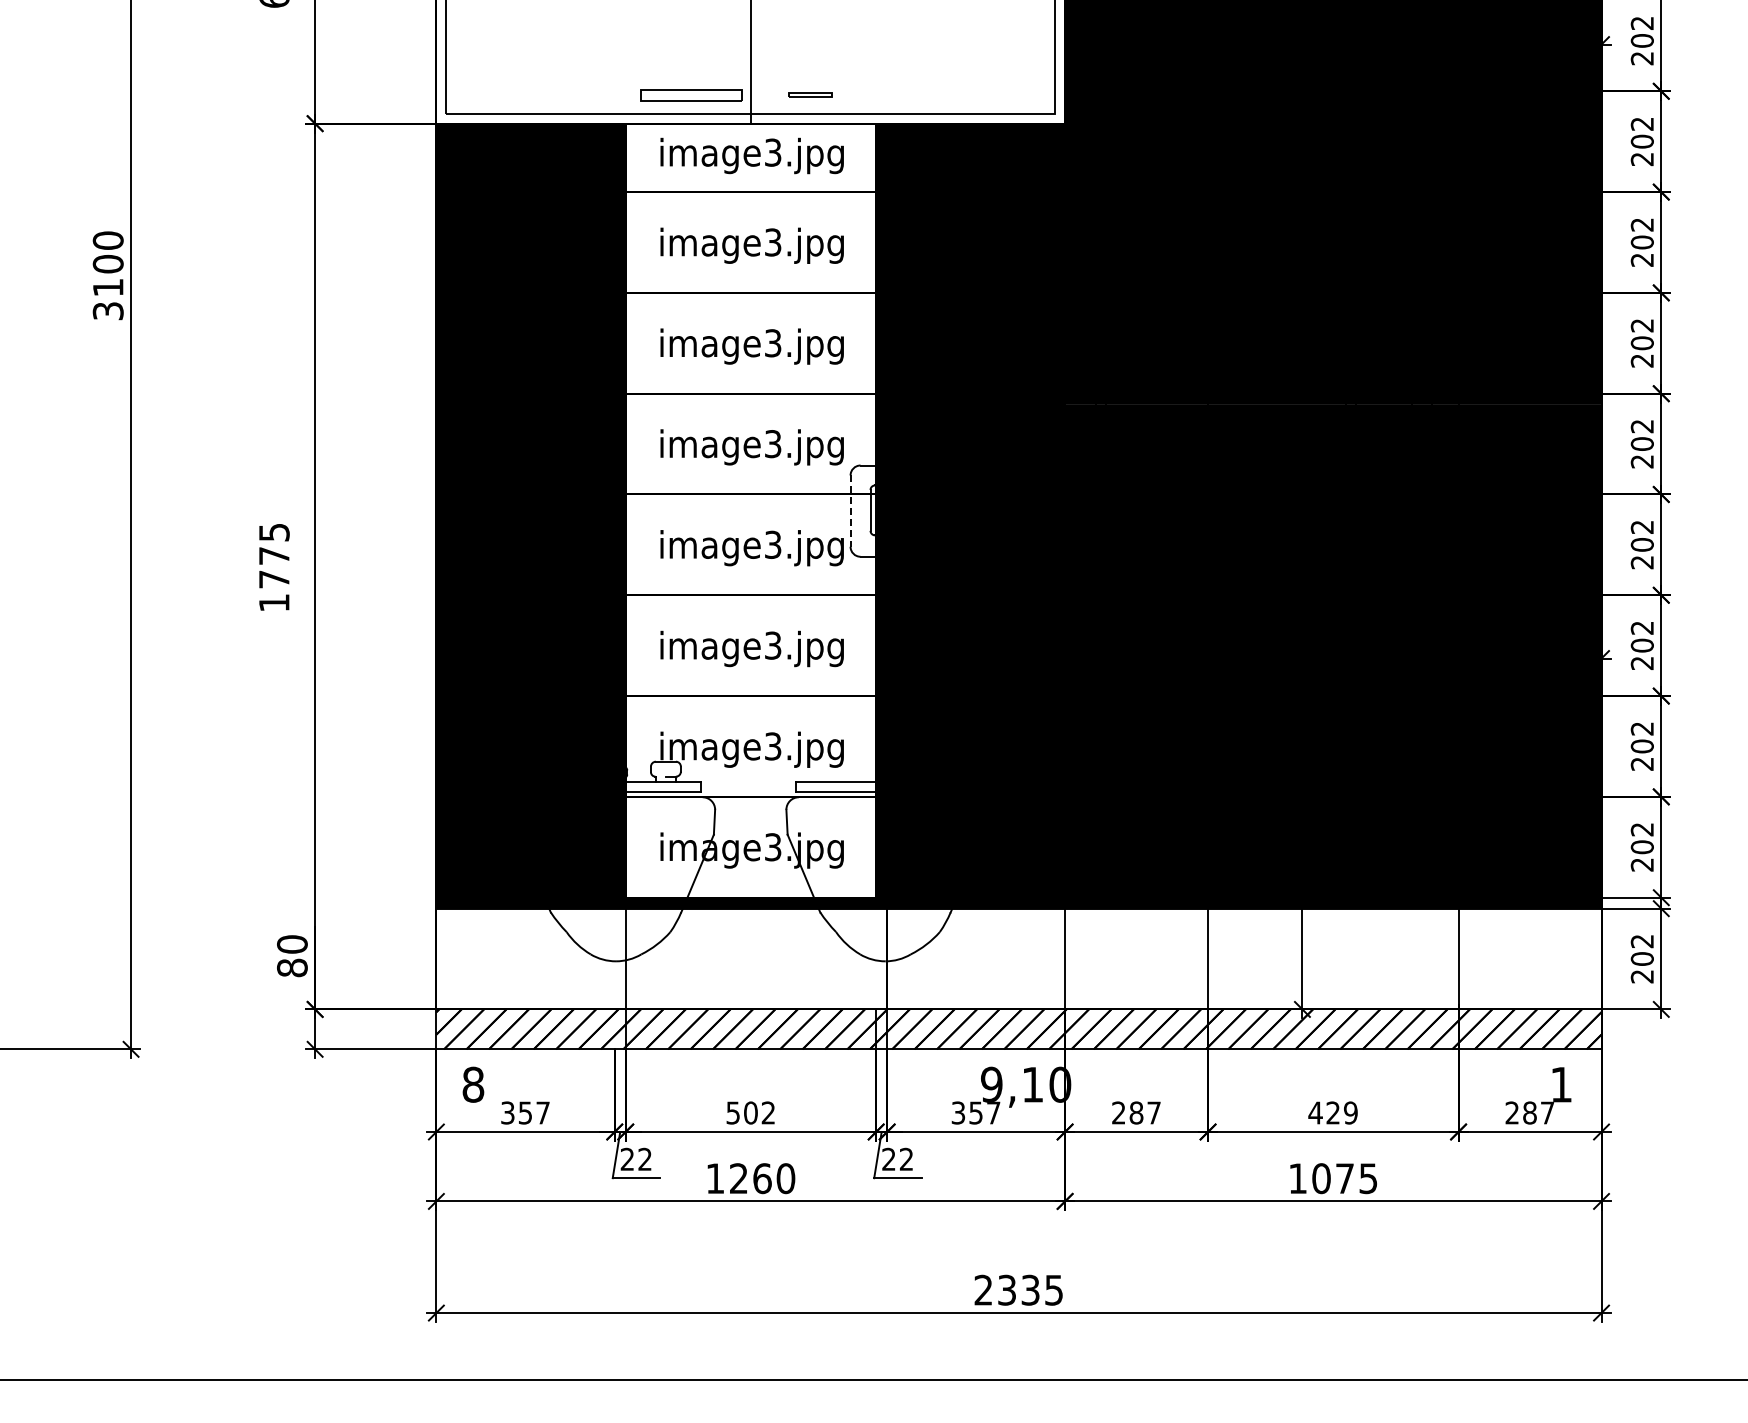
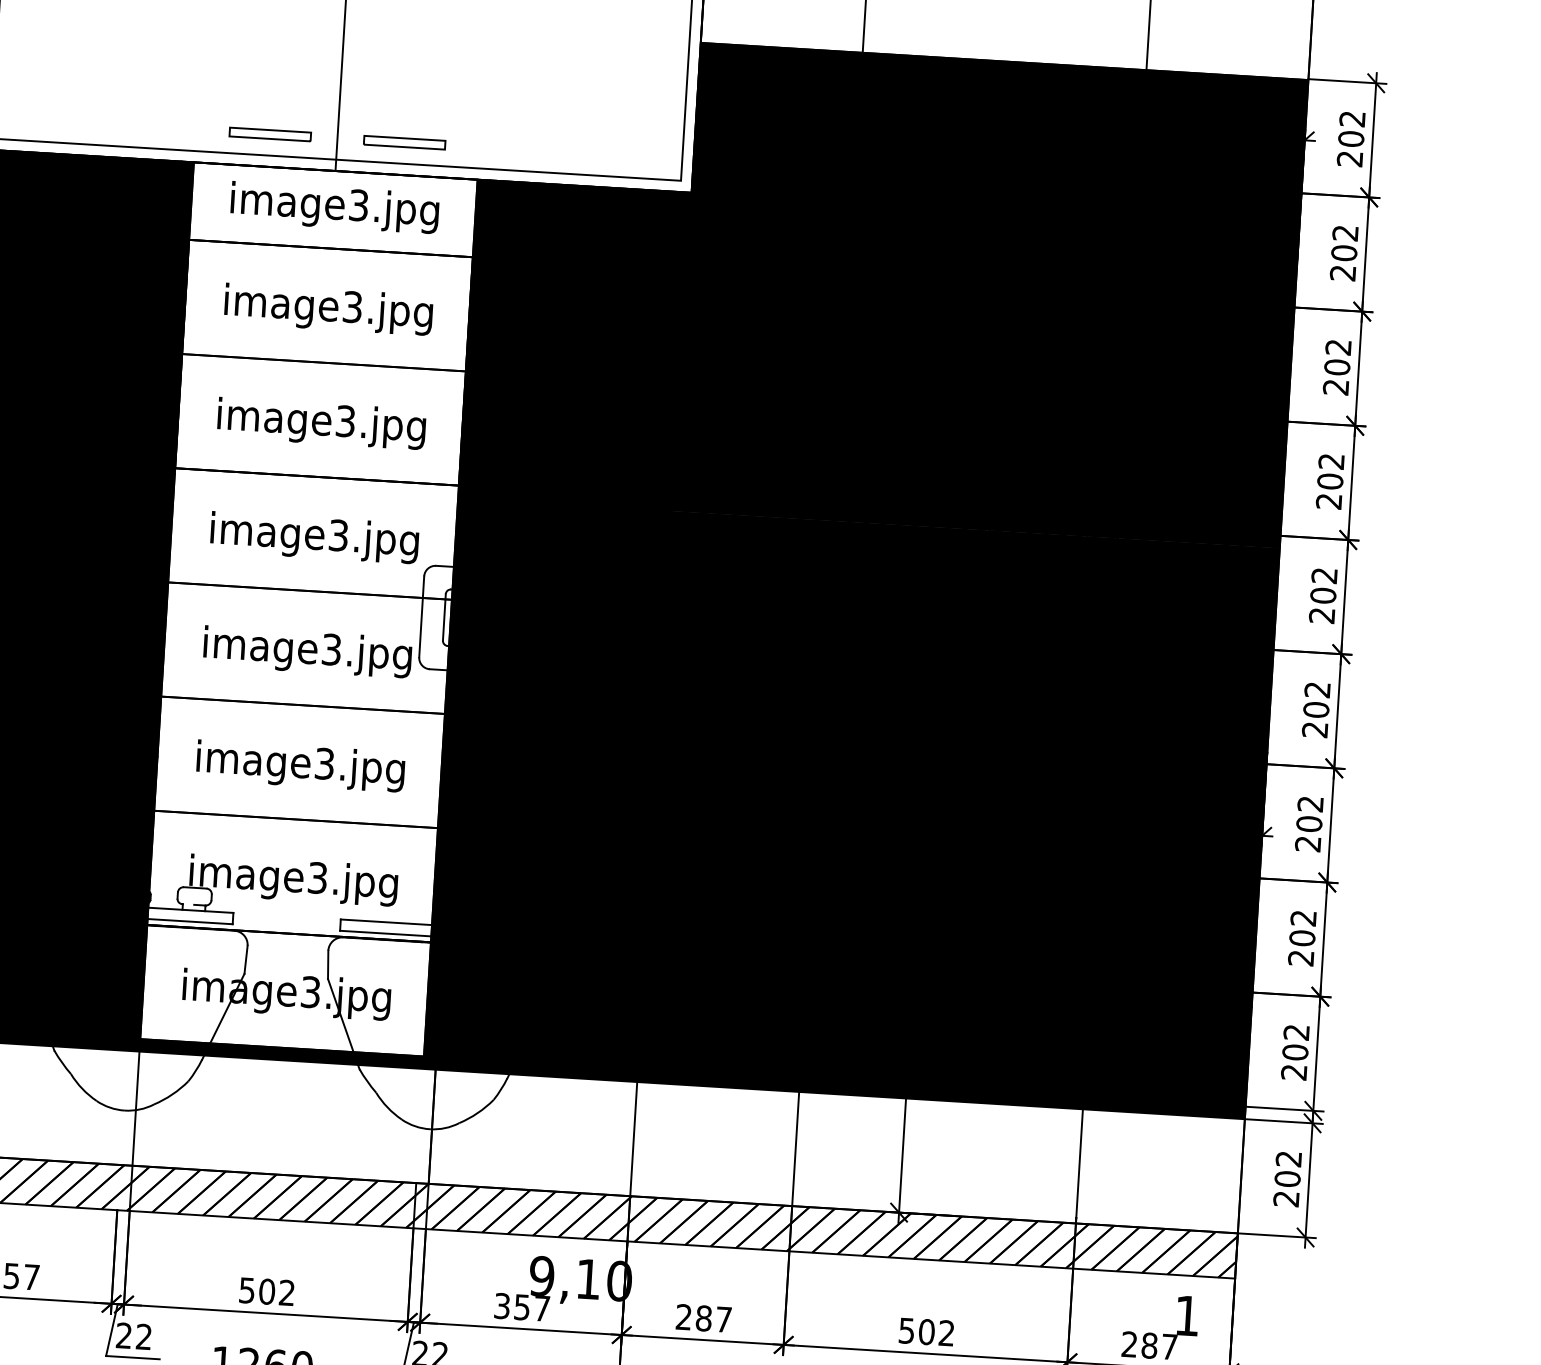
part: (691, 94) -> (270, 133), size x0.71
part: (809, 94) -> (404, 142), size x1.67
line: (850, 511) -> (421, 617), dashed -> solid
text: (1332, 1112) -> (925, 1331), 429 -> 502

